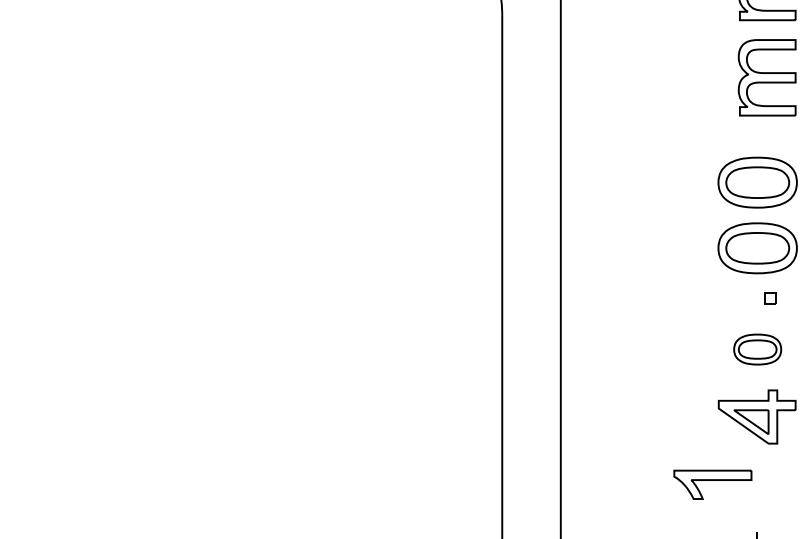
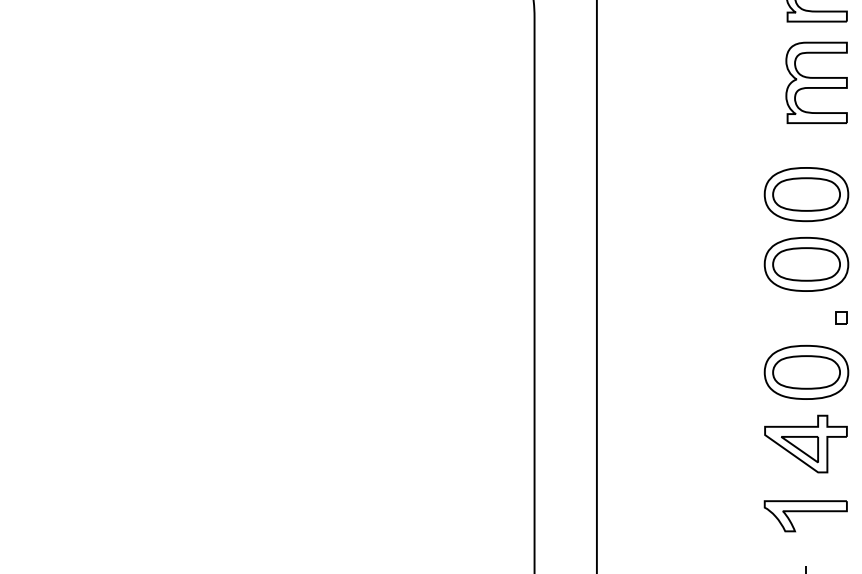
part: (770, 298) -> (841, 317), moved
part: (757, 348) -> (806, 371), size x1.67
part: (712, 485) -> (805, 516), moved

